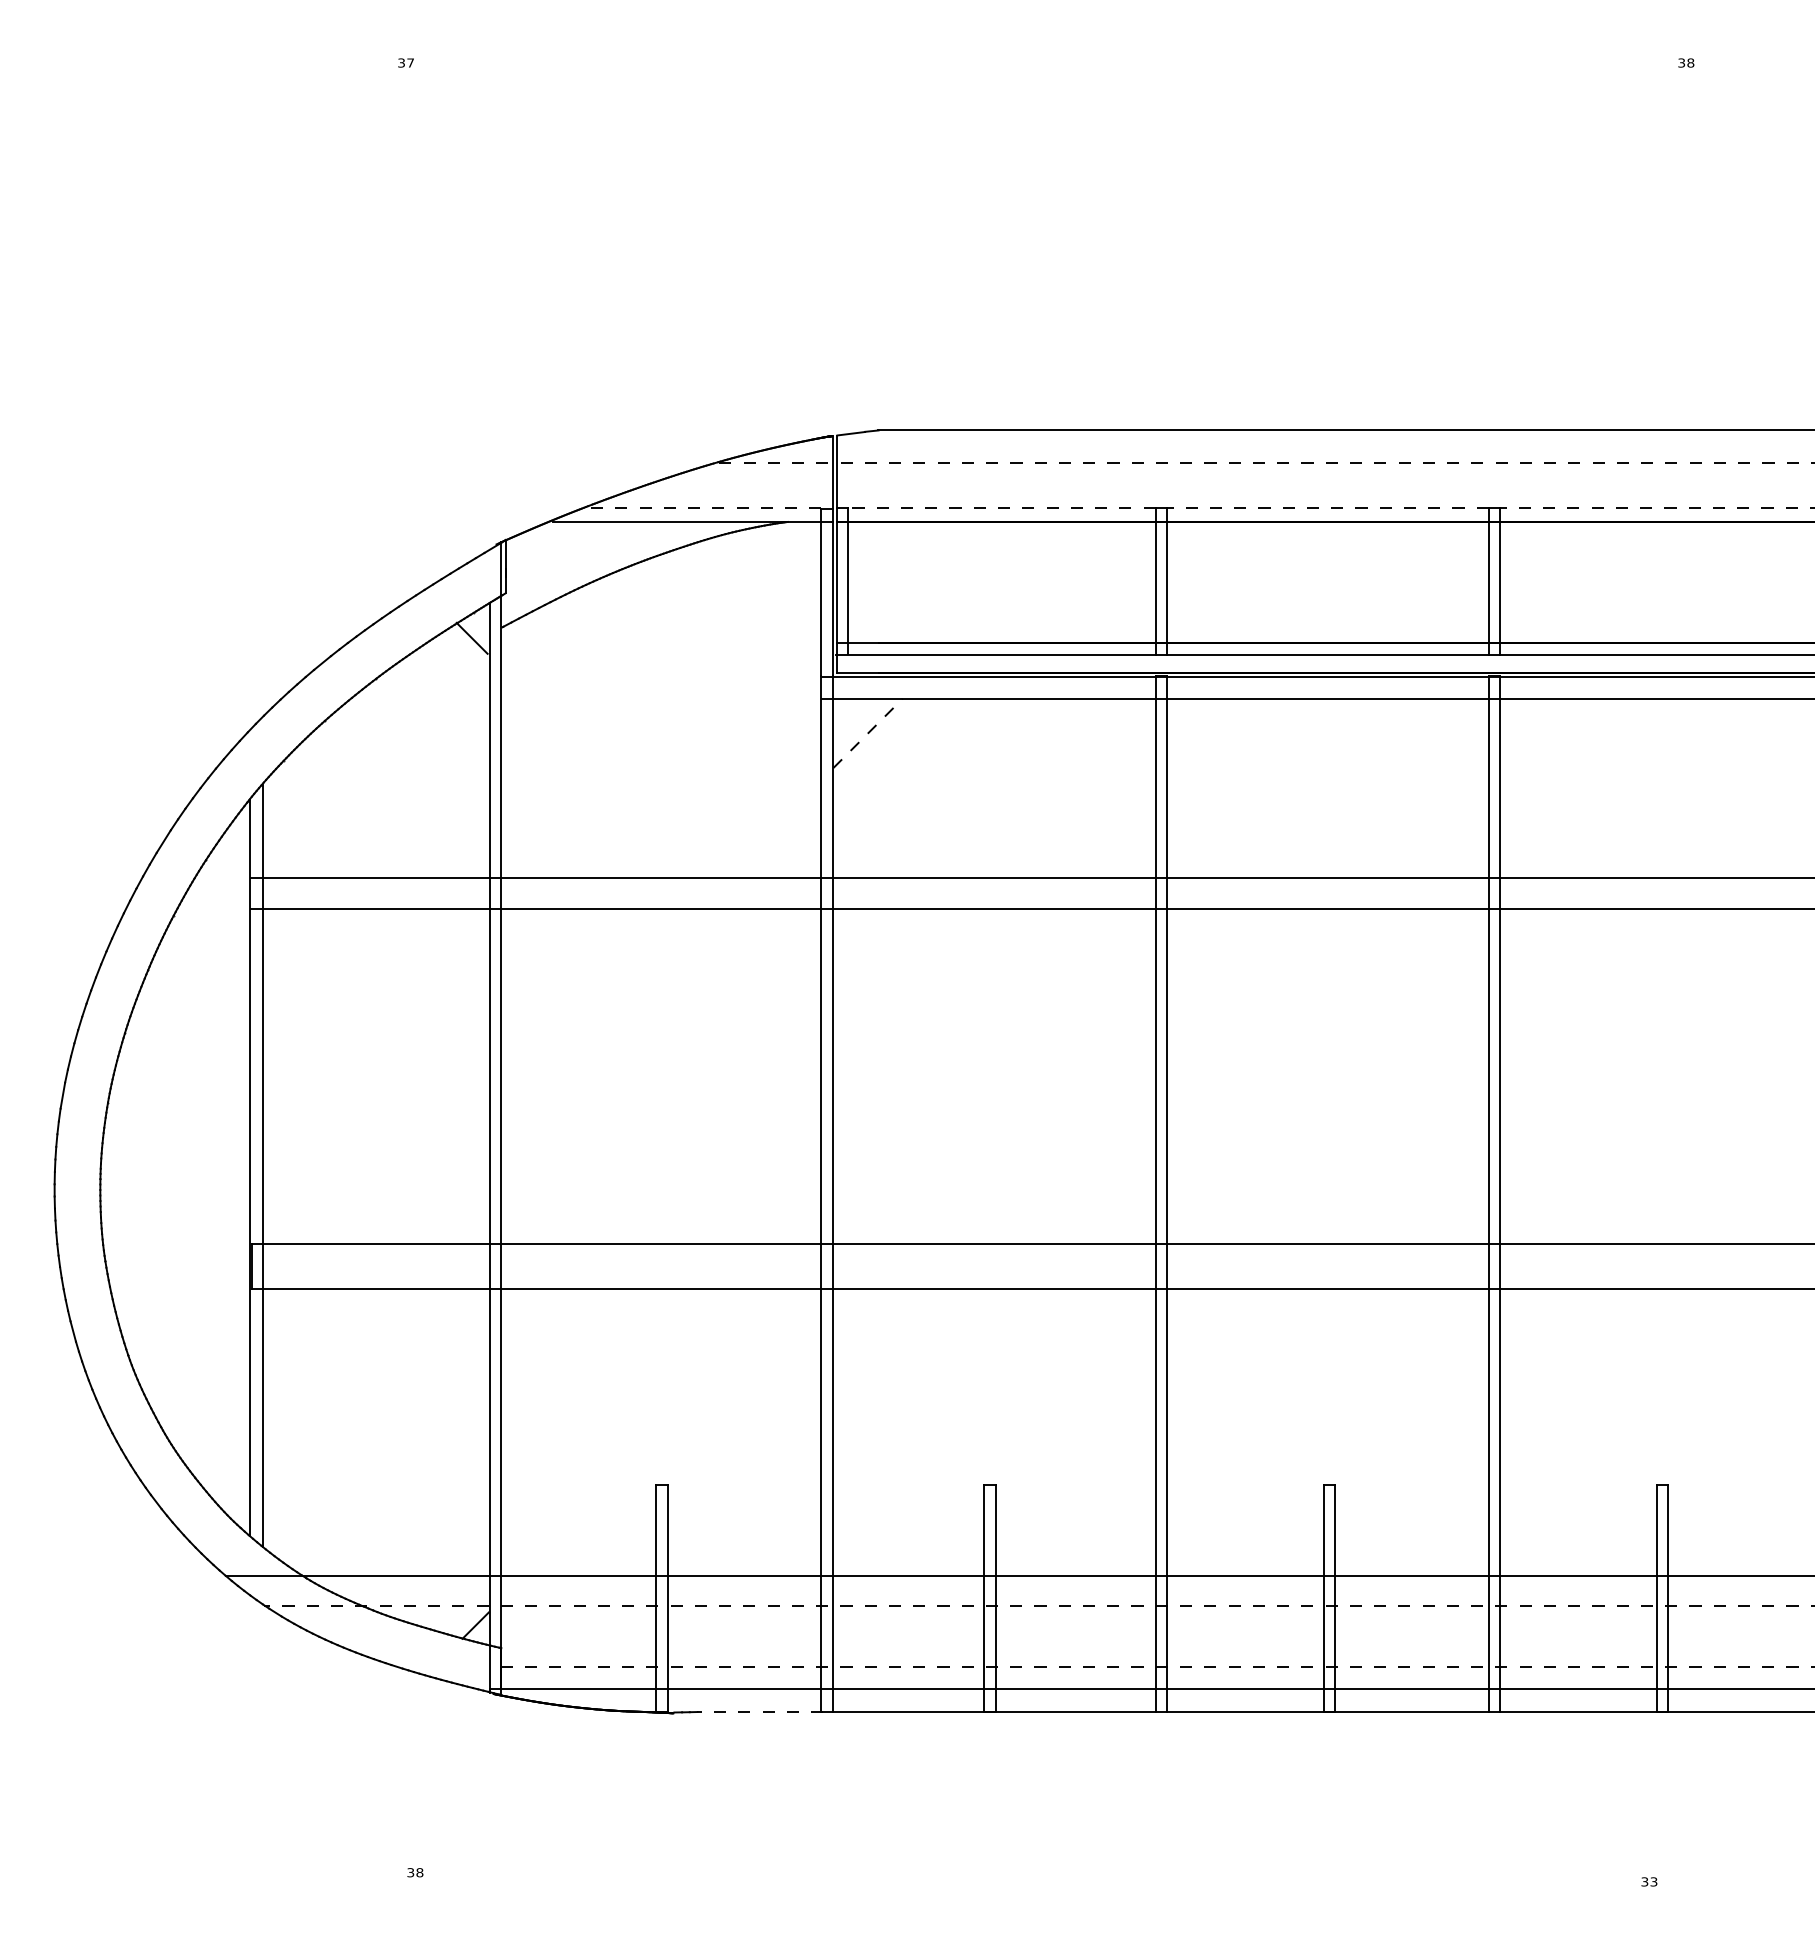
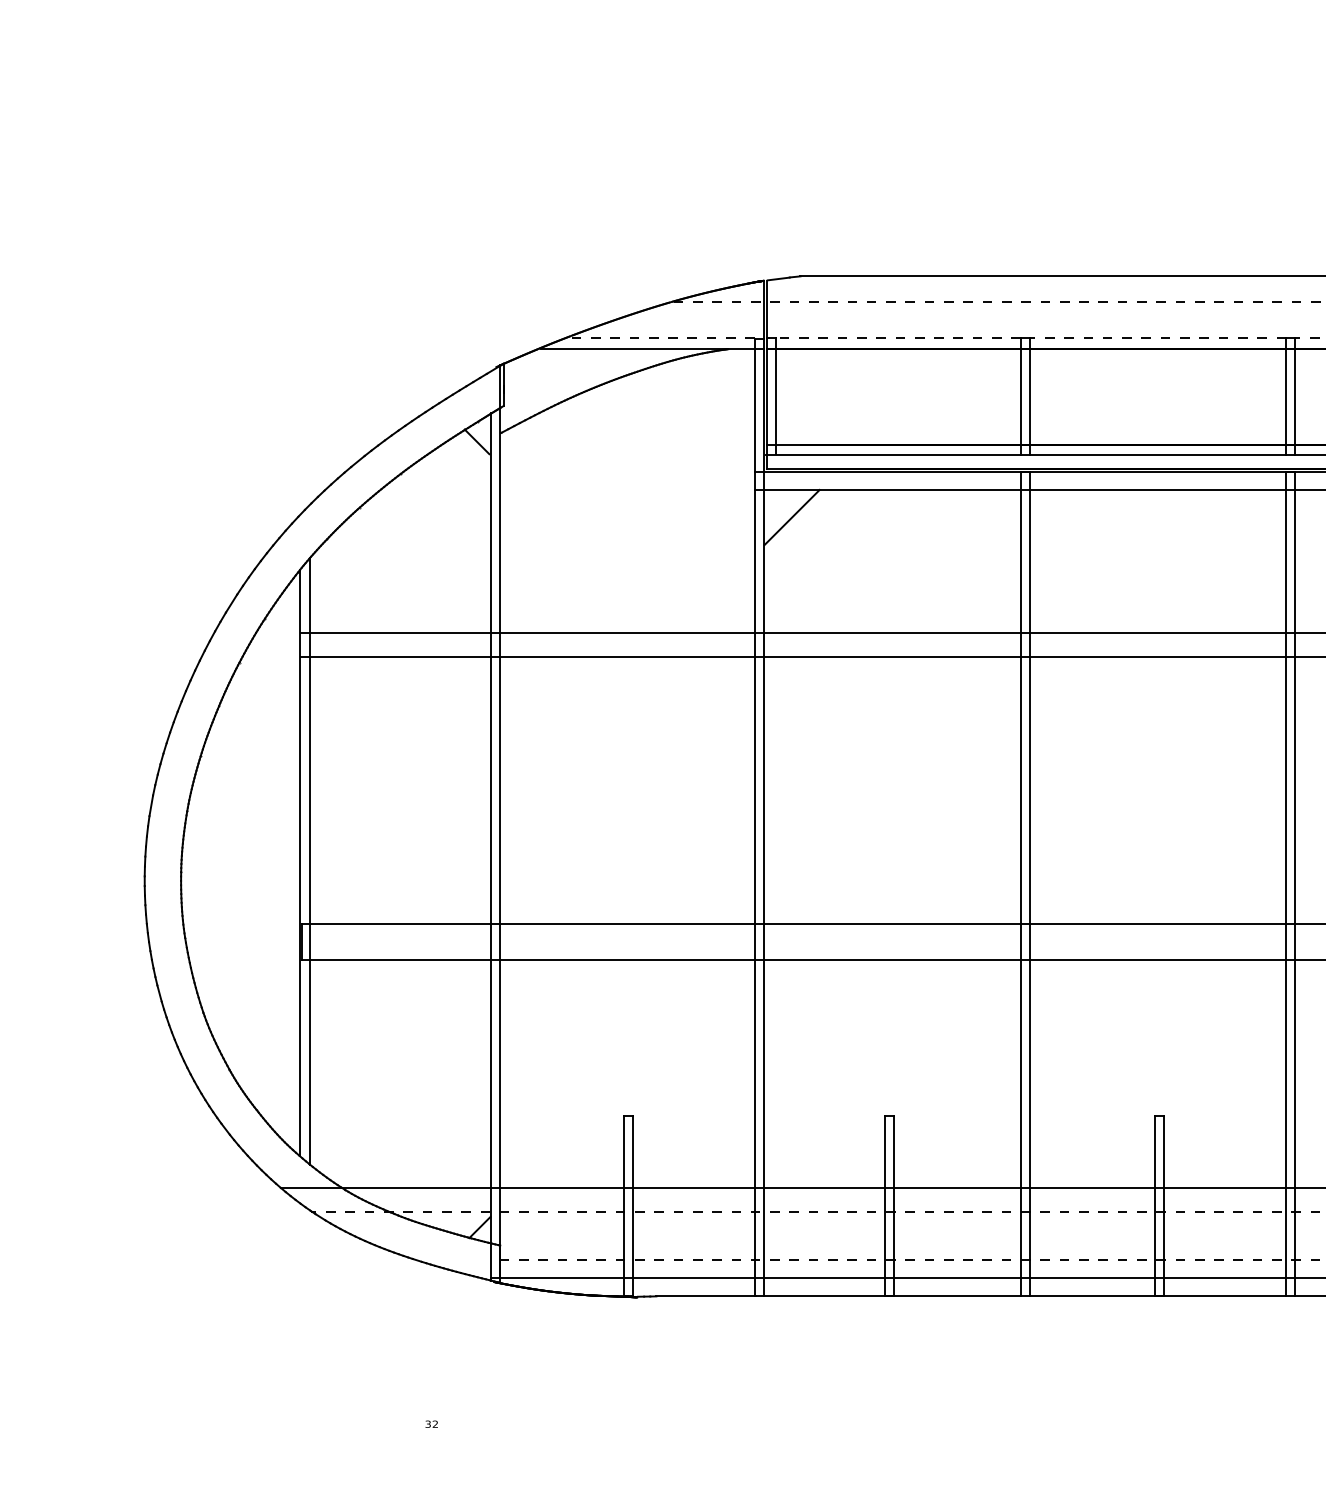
line: (868, 733) -> (792, 517), dashed -> solid
line: (760, 1712) -> (706, 1296), dashed -> solid
text: (419, 1872) -> (435, 1424), 38 -> 32

